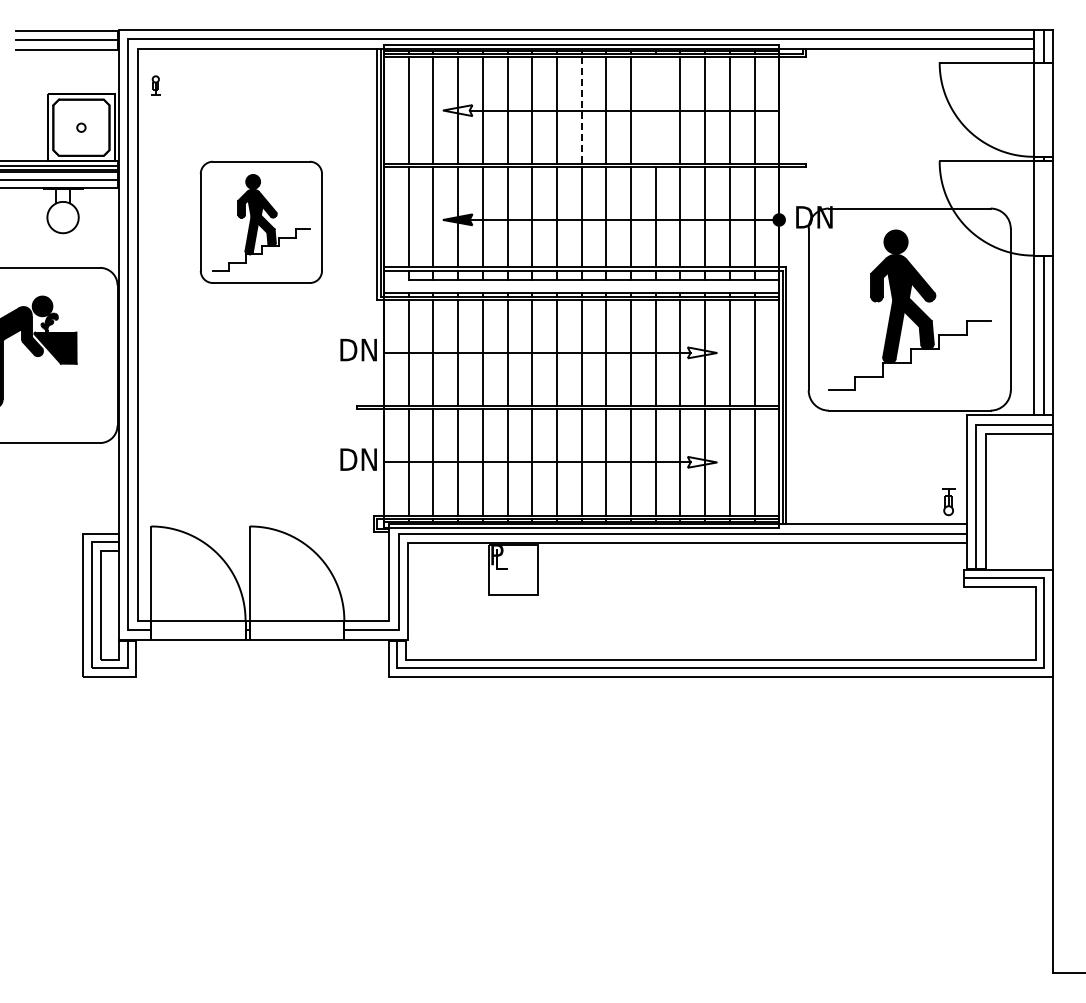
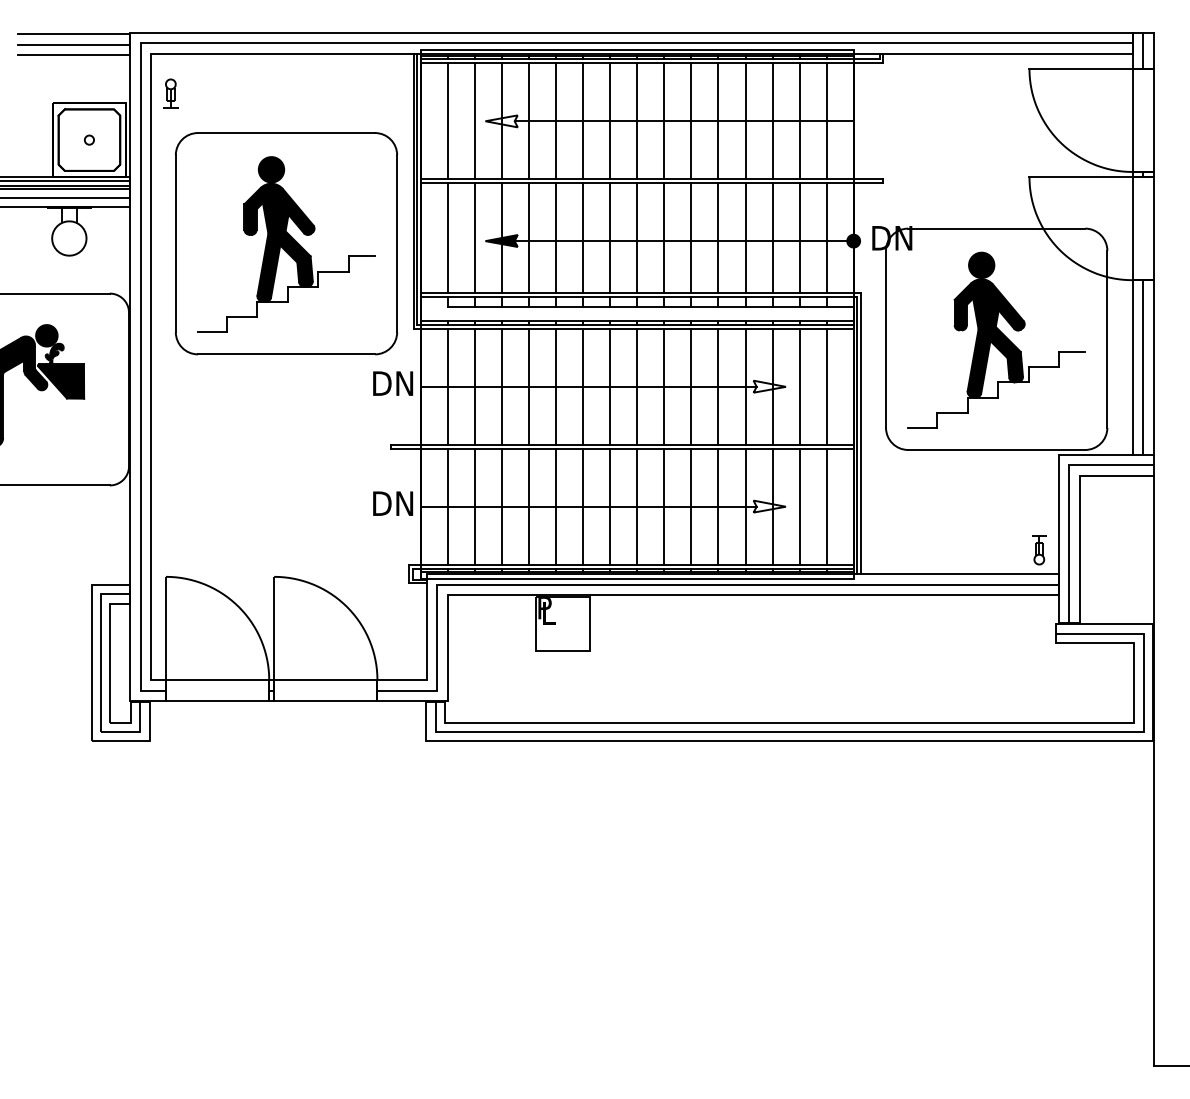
part: (155, 85) -> (170, 93), size x1.43
line: (655, 110) -> (718, 121), added
line: (581, 111) -> (637, 122), dashed -> solid
part: (261, 222) -> (286, 243), size x1.67

